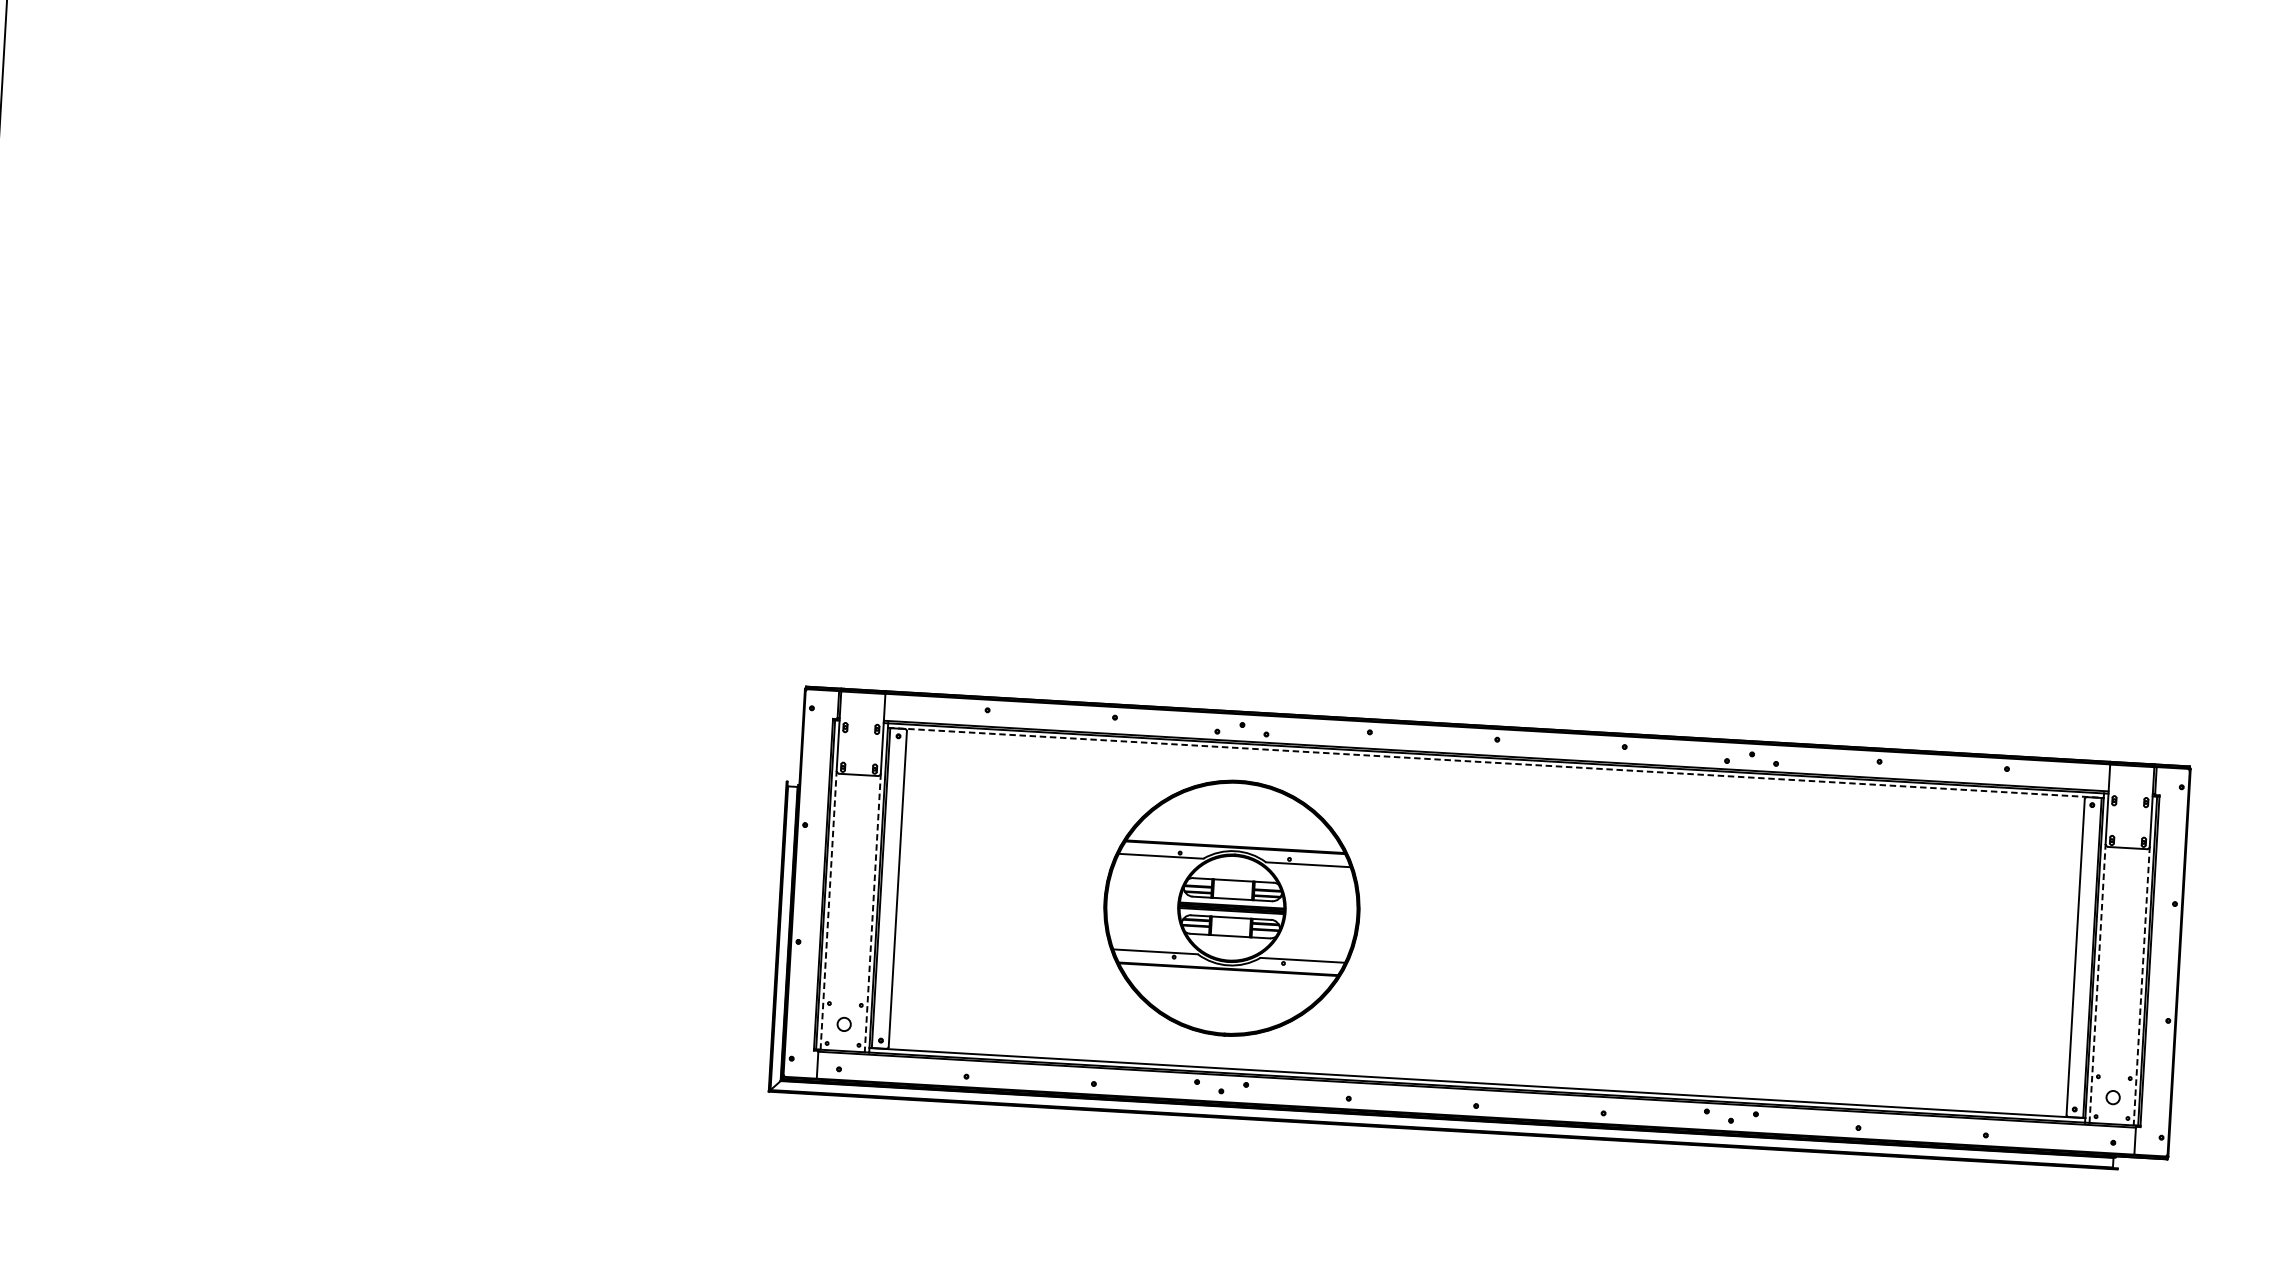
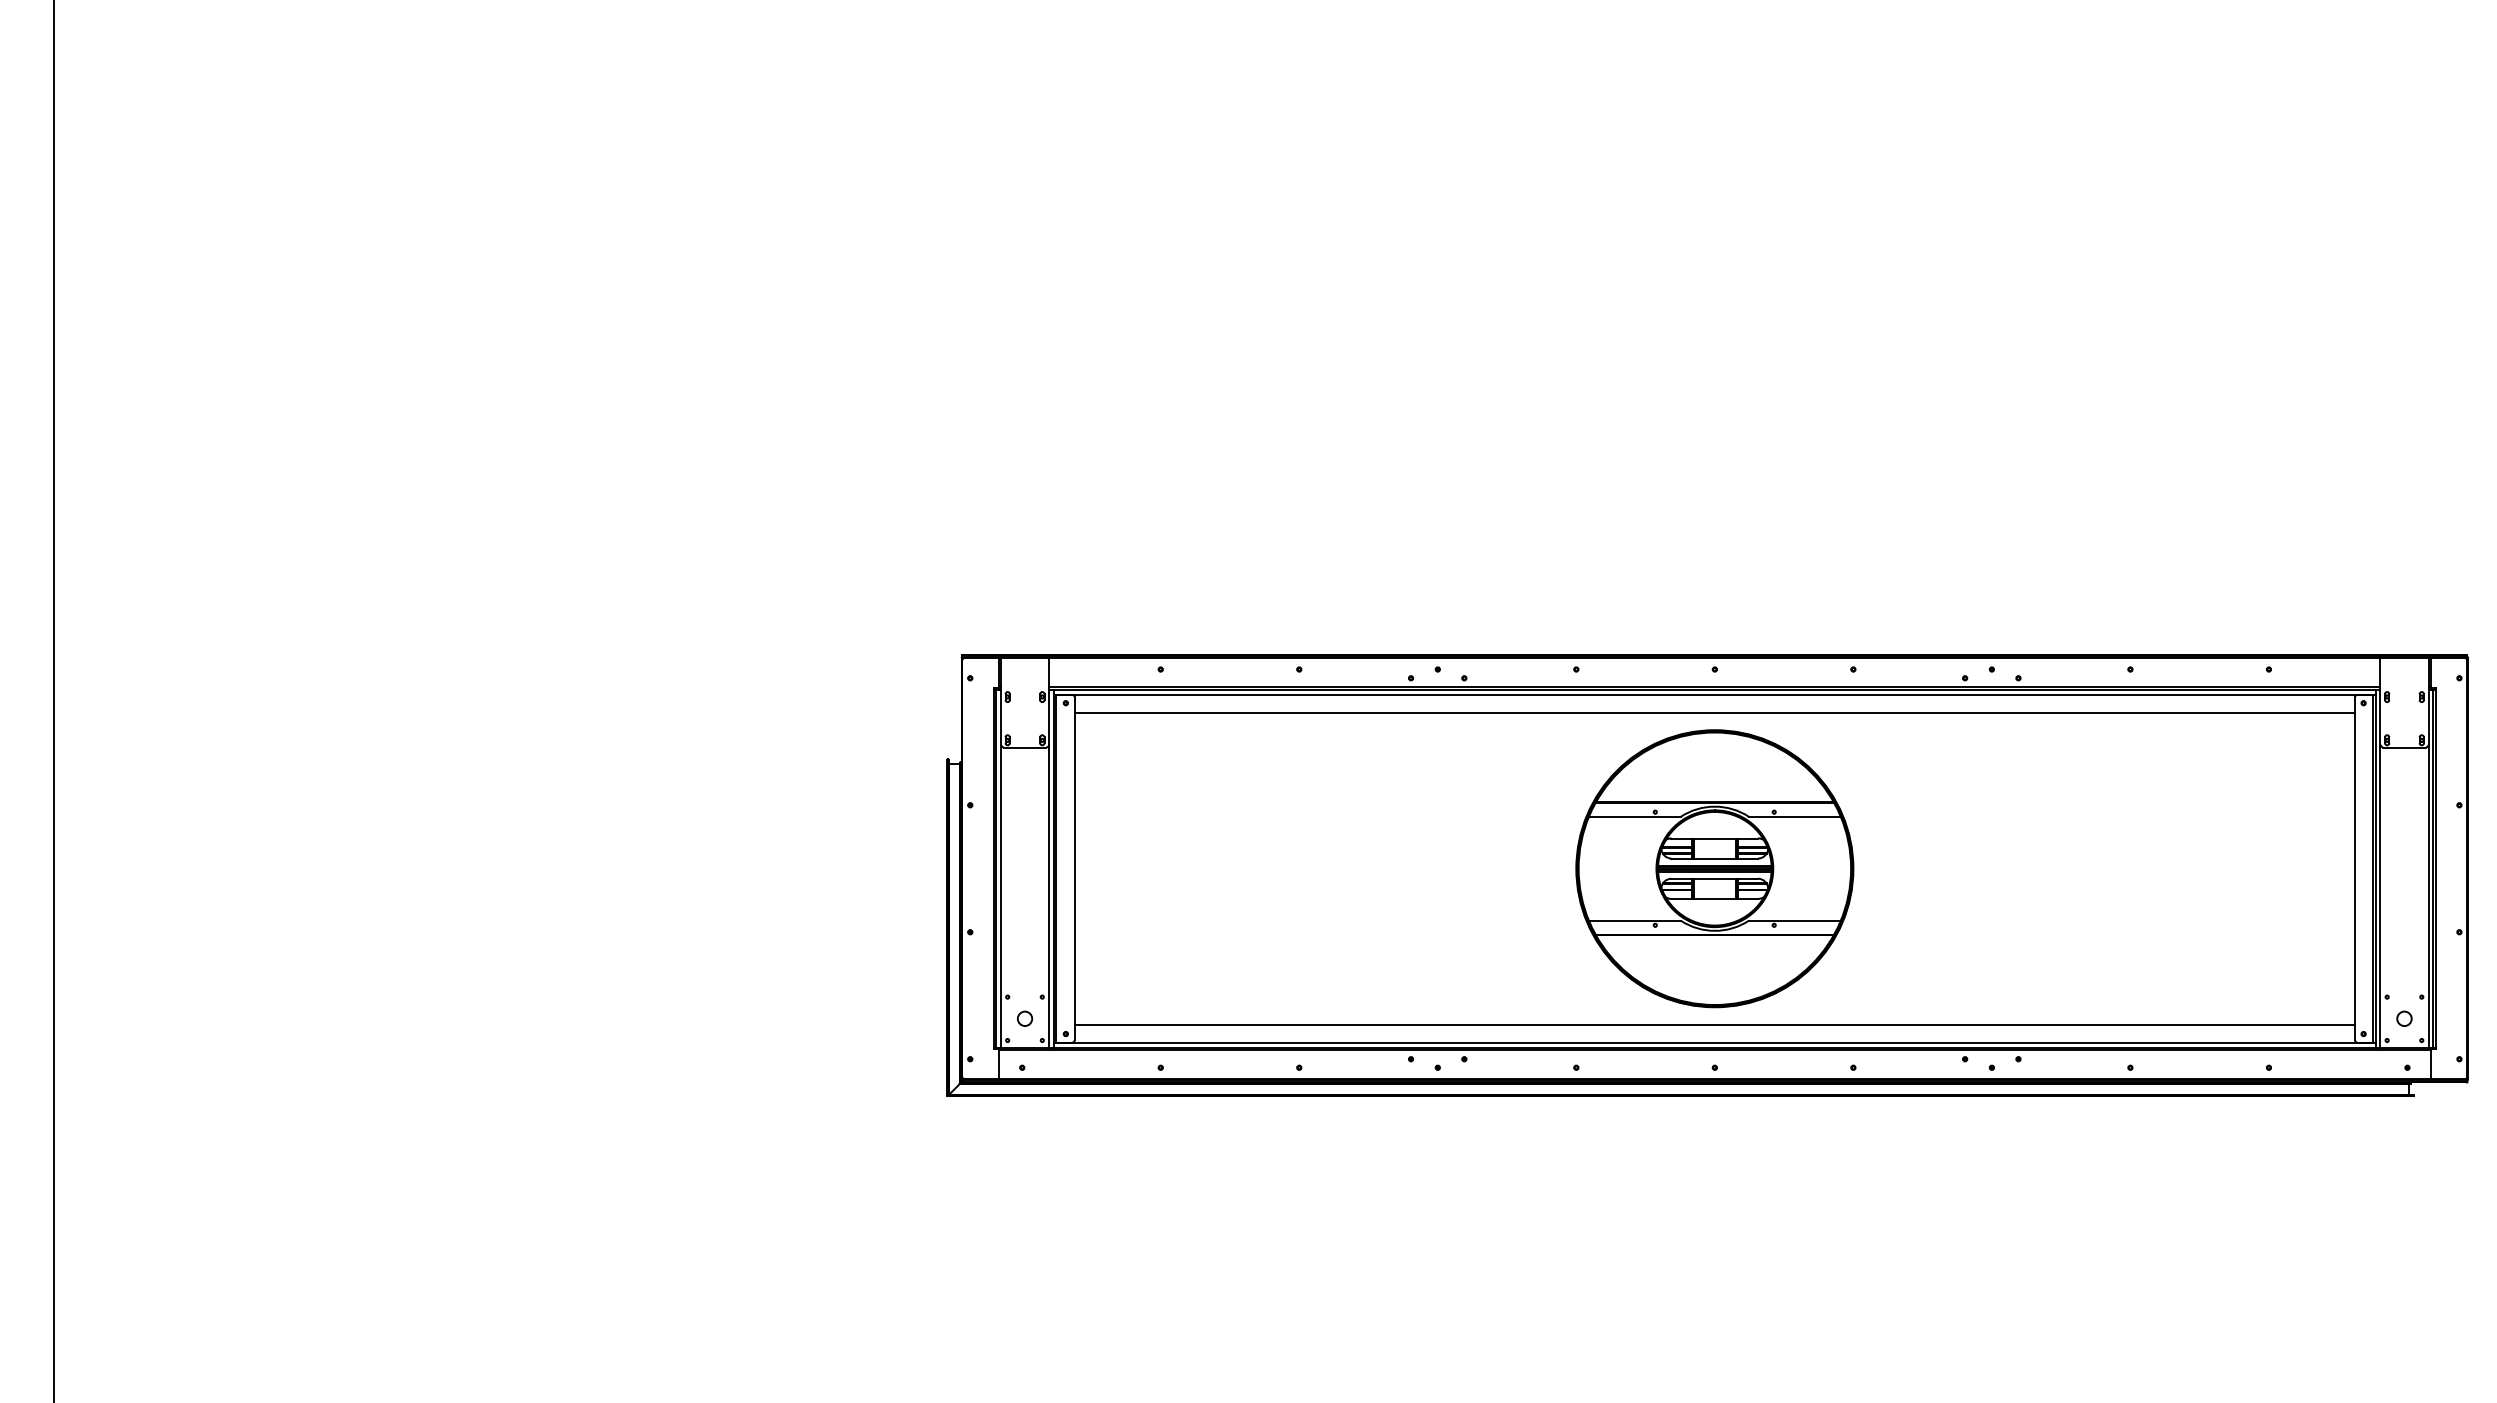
line: (1495, 762) -> (1714, 694), dashed -> solid
line: (1494, 779) -> (1714, 712), added
part: (1231, 908) -> (1714, 868), moved
line: (829, 910) -> (1001, 896), dashed -> solid
line: (873, 913) -> (1049, 896), dashed -> solid
line: (2097, 983) -> (2380, 896), dashed -> solid
line: (2141, 986) -> (2428, 896), dashed -> solid
line: (1478, 1066) -> (1714, 1024), added

